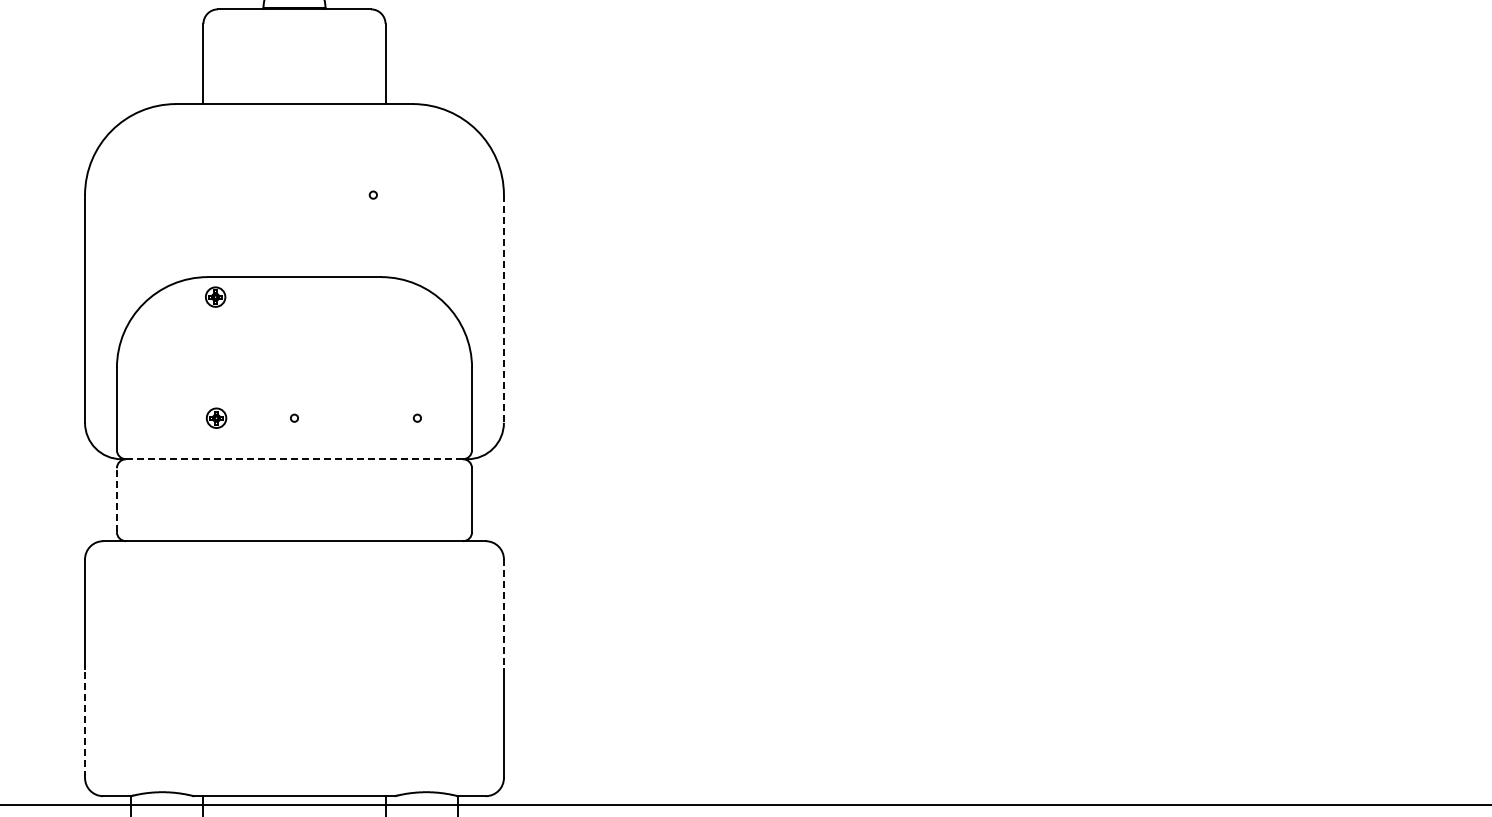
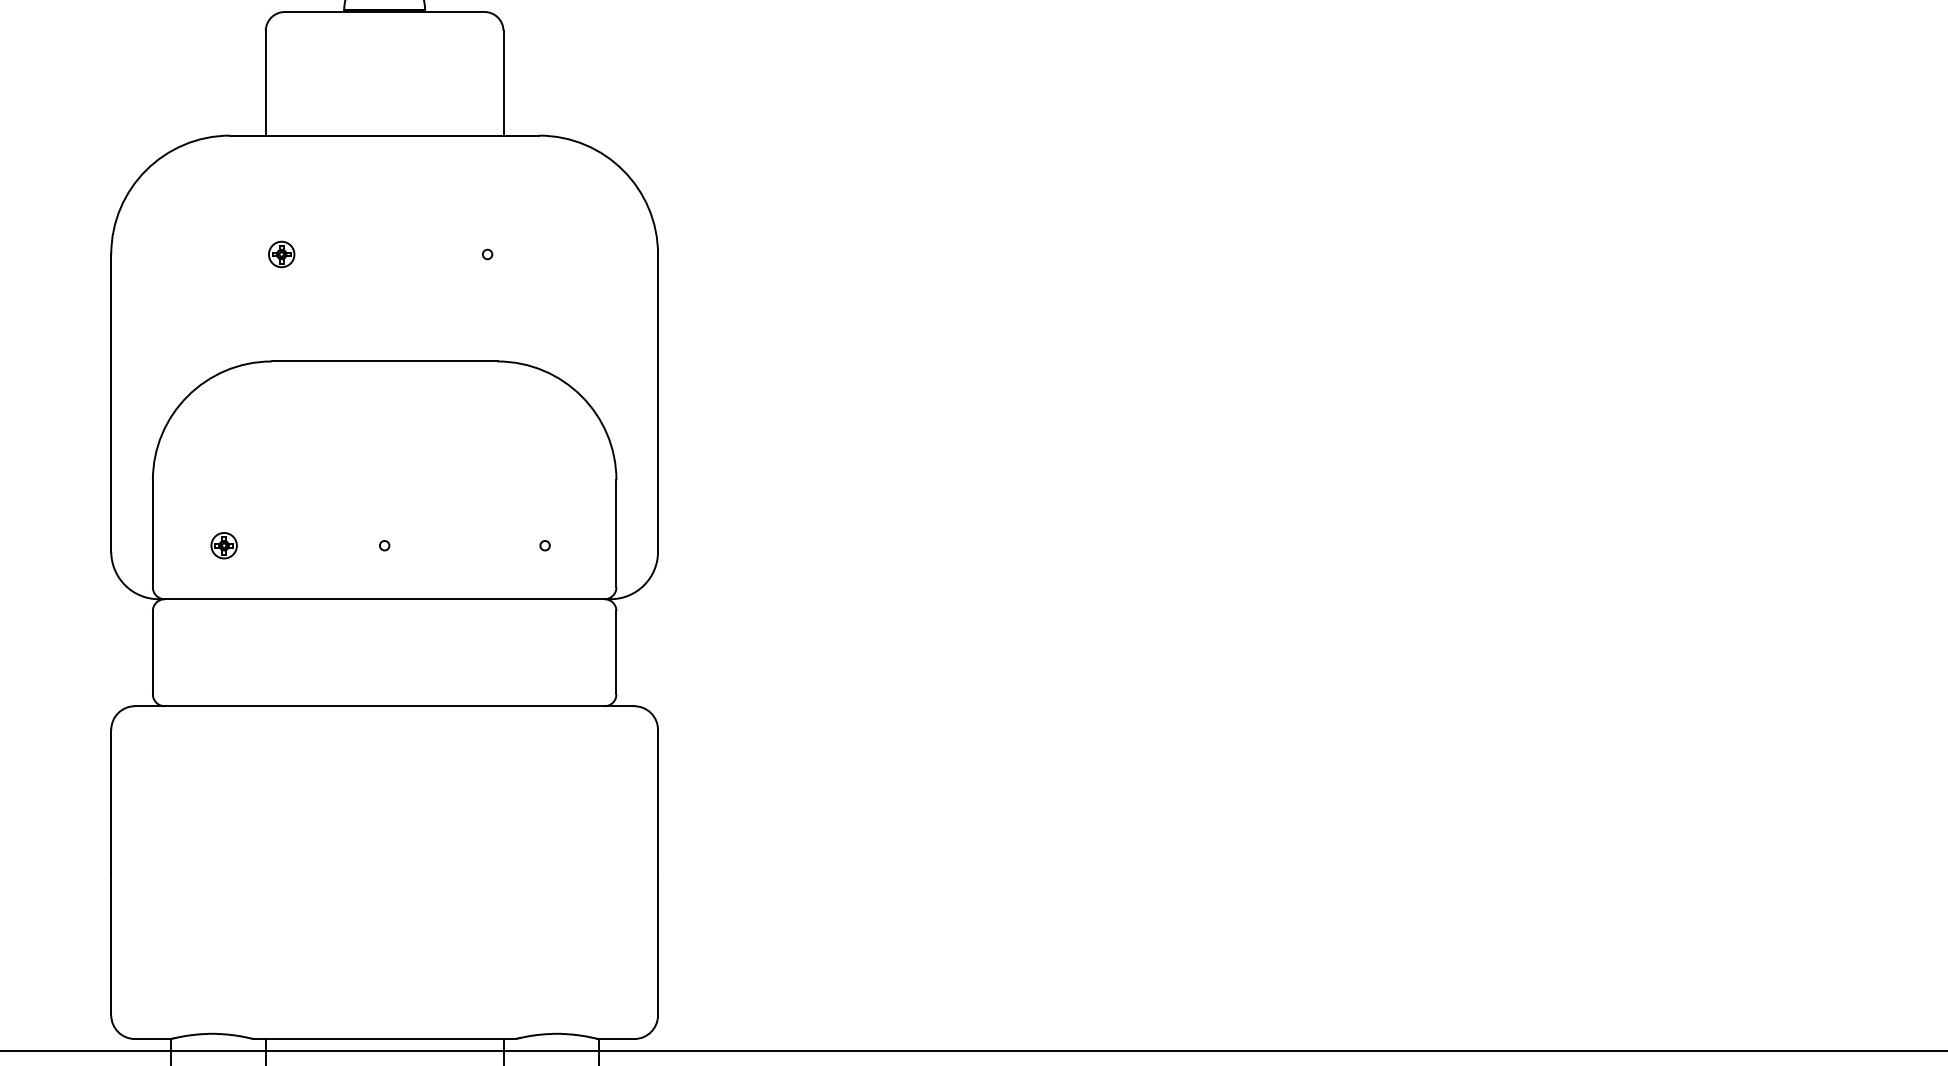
part: (215, 296) -> (281, 253), moved
line: (503, 308) -> (657, 402), dashed -> solid
part: (216, 417) -> (224, 544), moved
line: (294, 459) -> (384, 599), dashed -> solid
line: (116, 500) -> (152, 653), dashed -> solid
line: (503, 614) -> (657, 801), dashed -> solid
line: (85, 723) -> (111, 944), dashed -> solid

